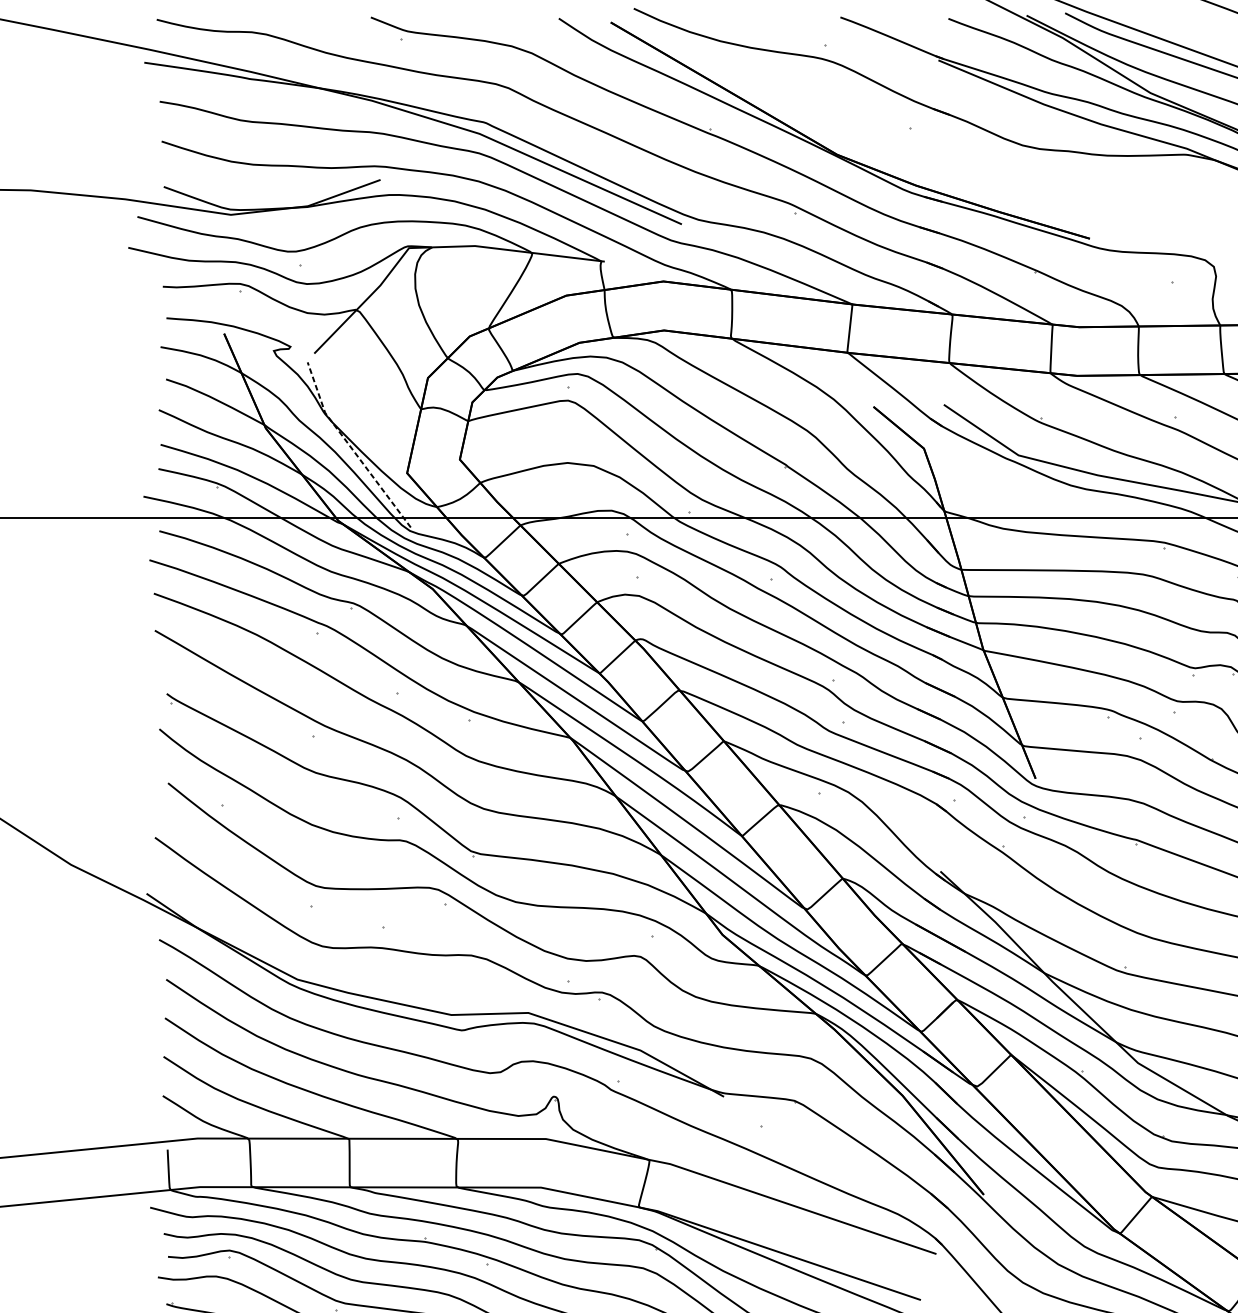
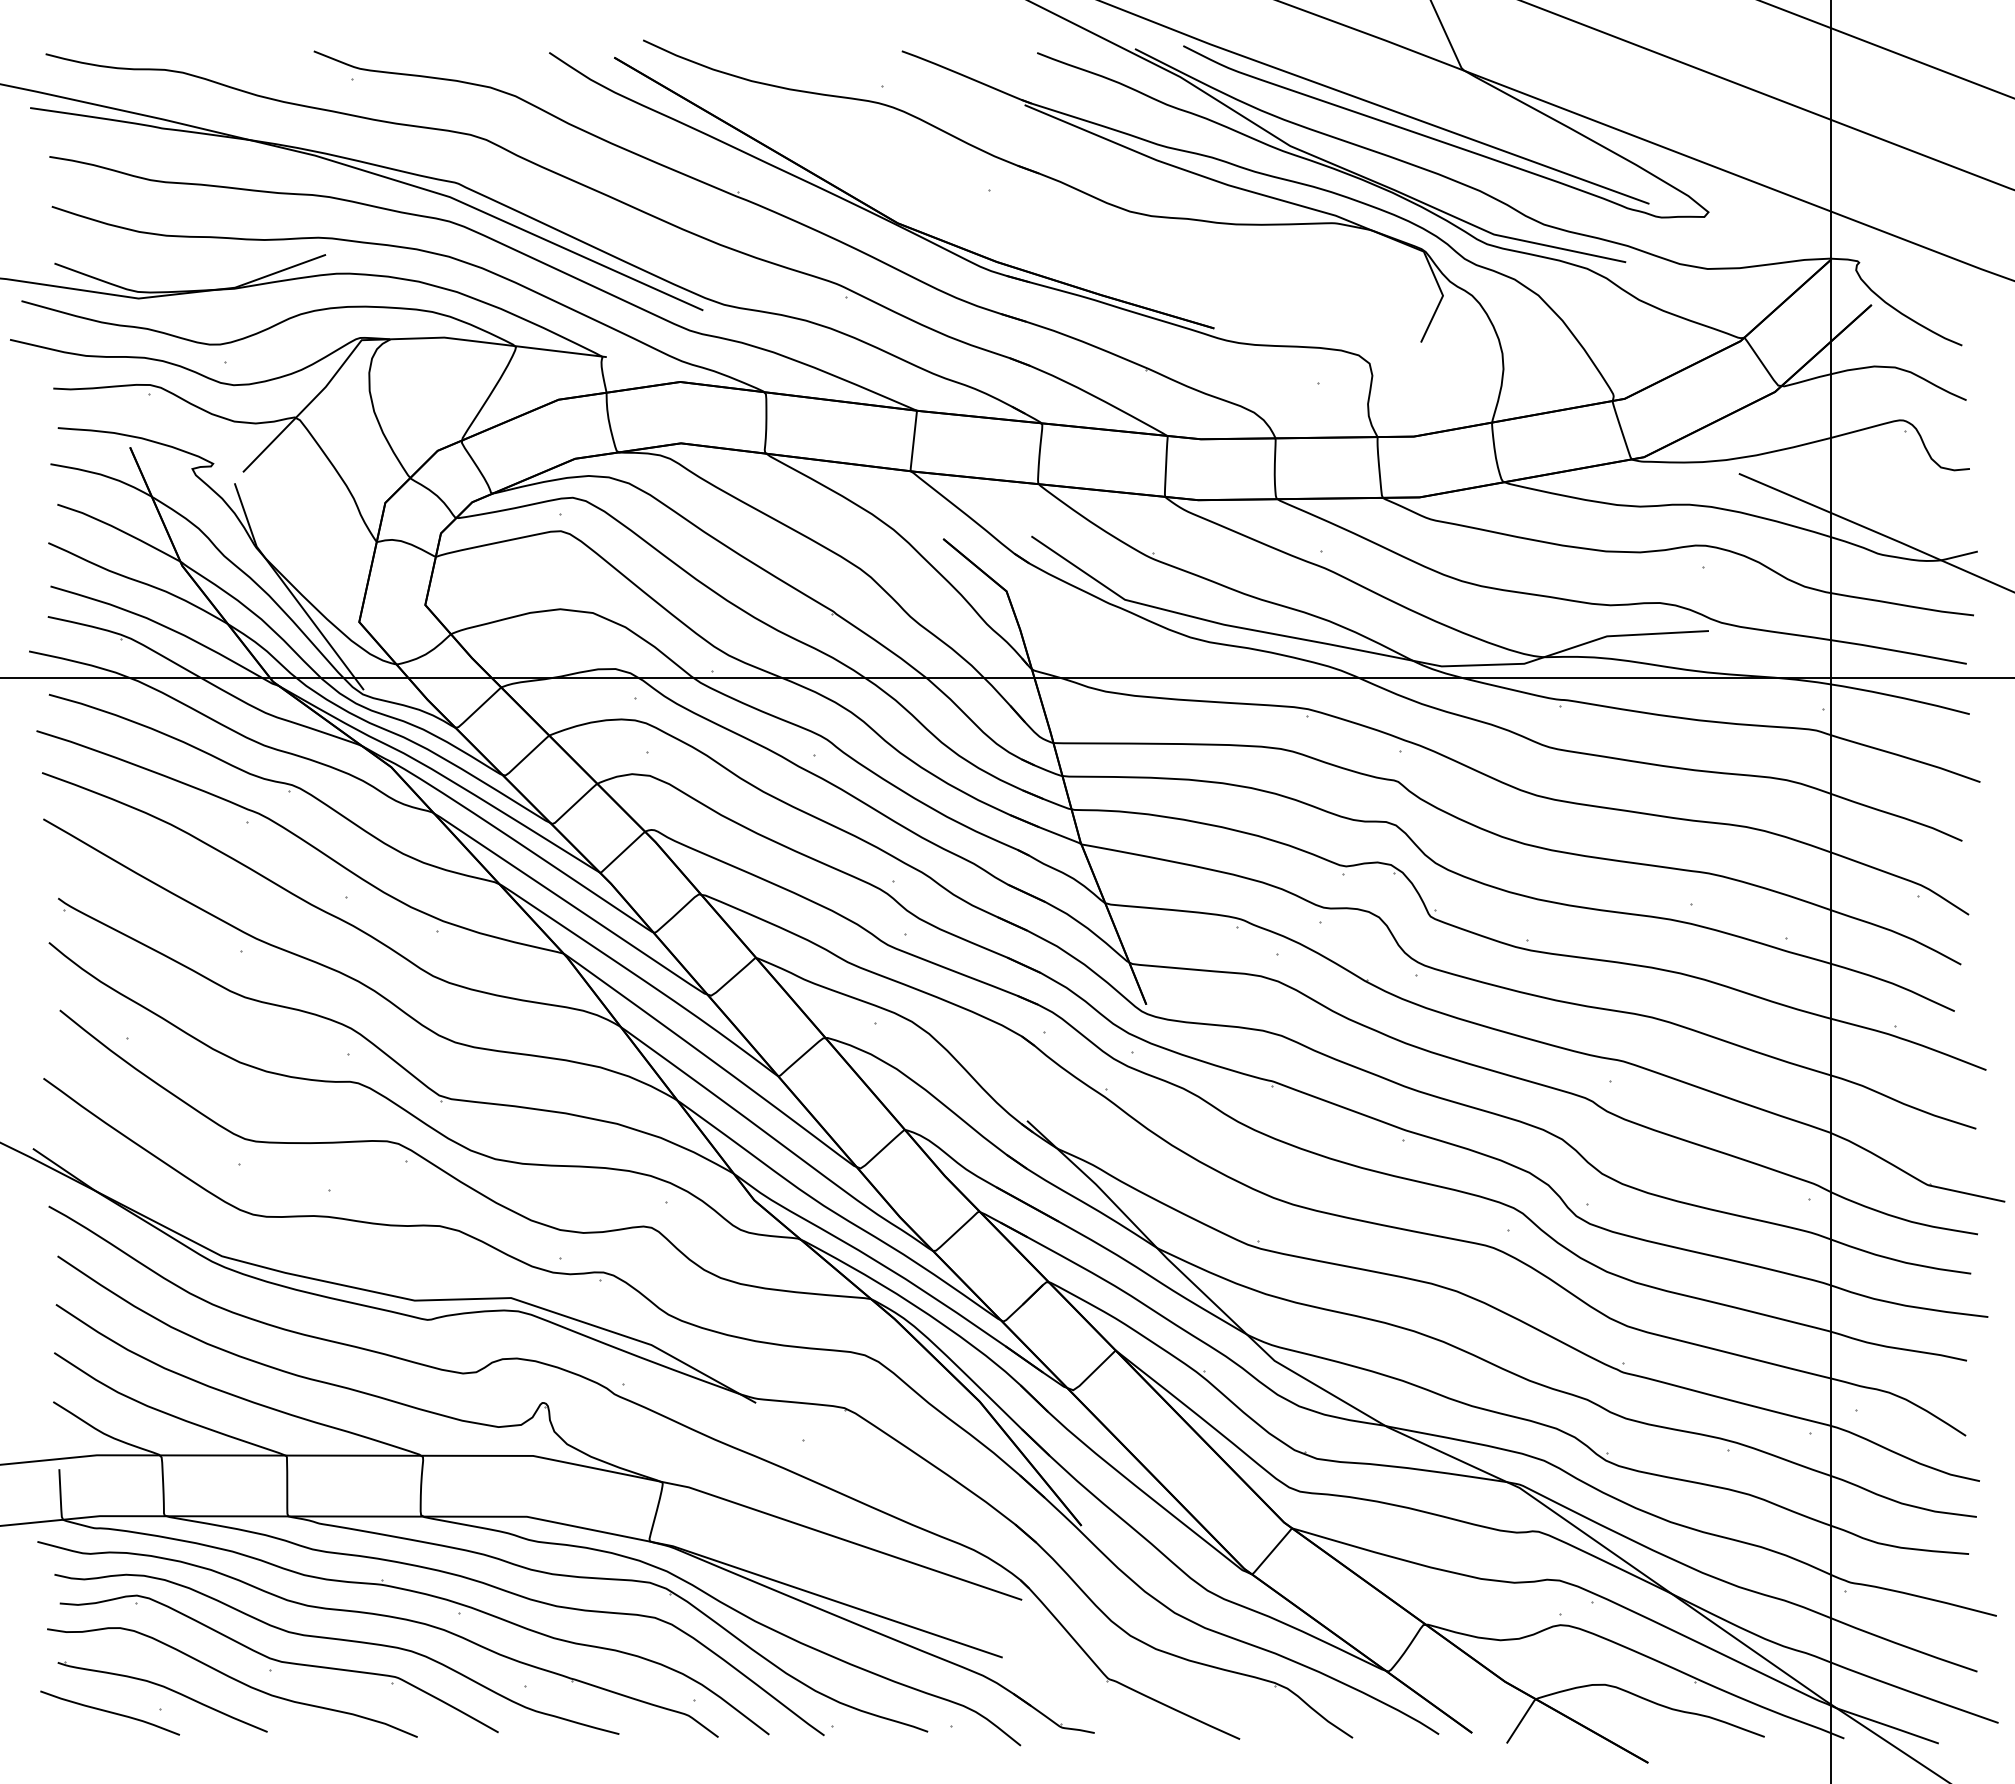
line: (351, 447) -> (289, 590), dashed -> solid

